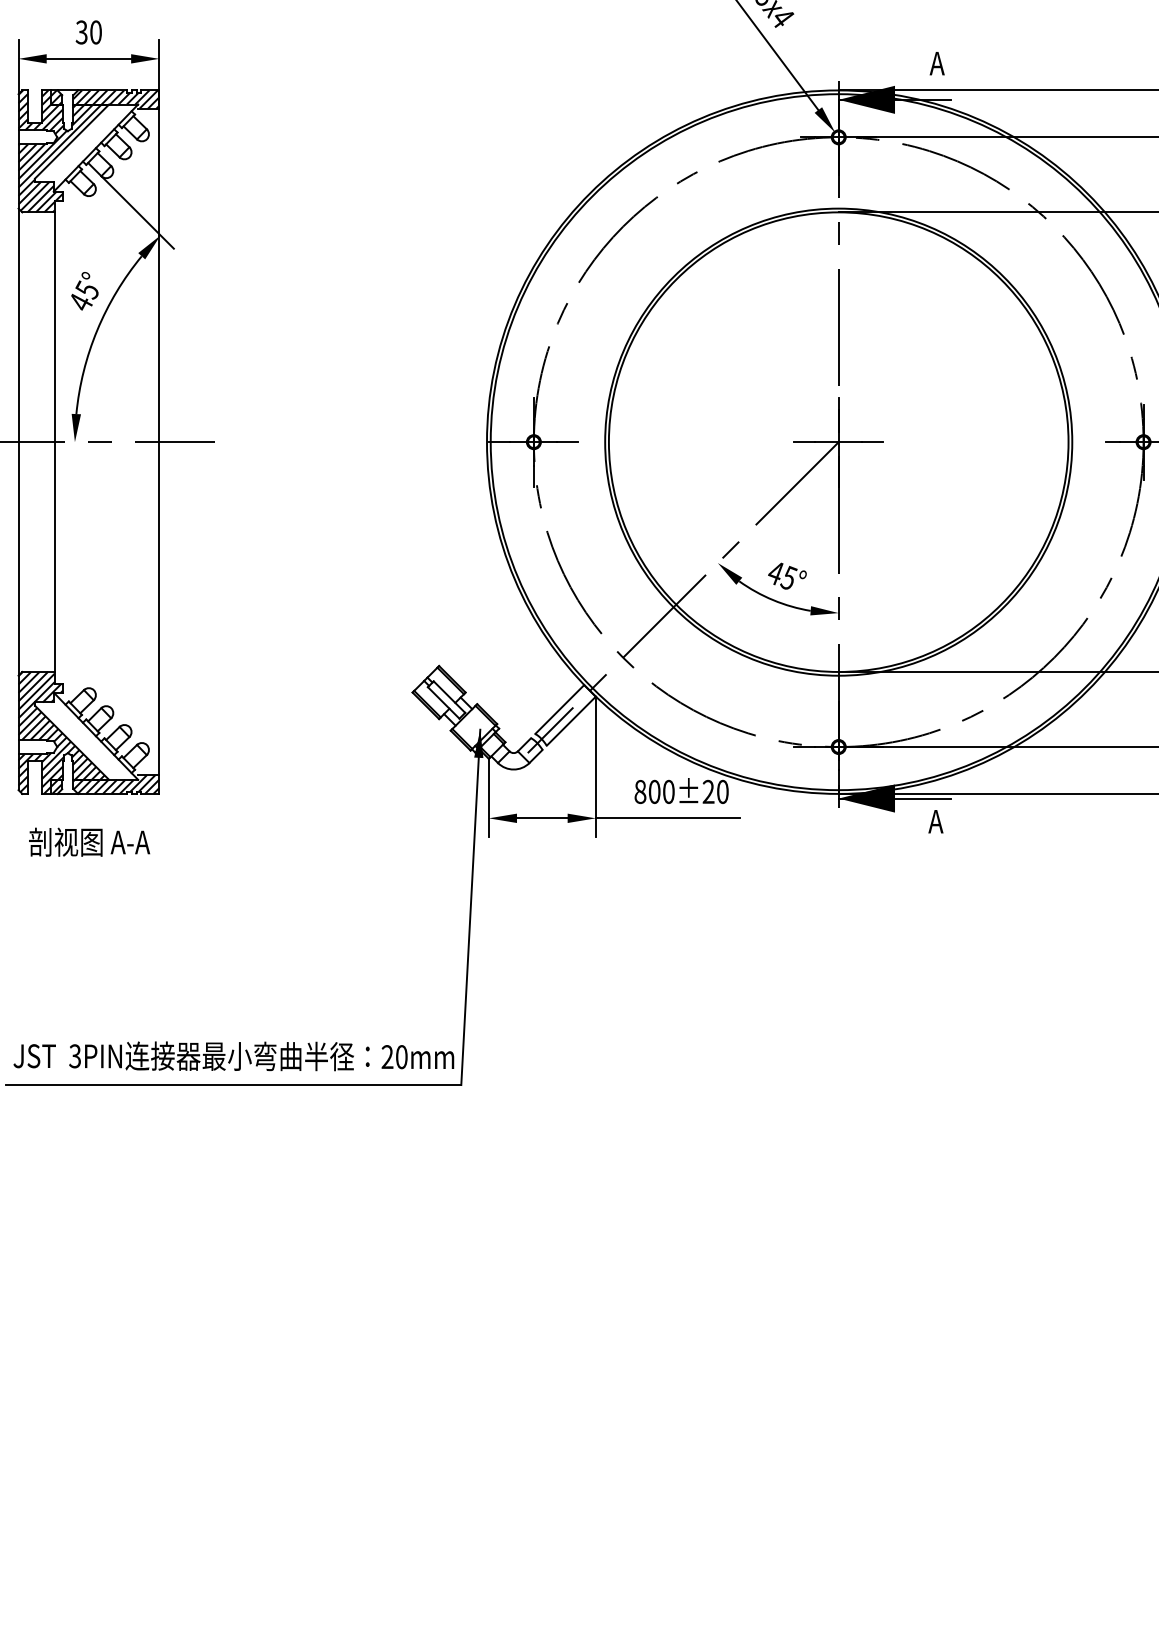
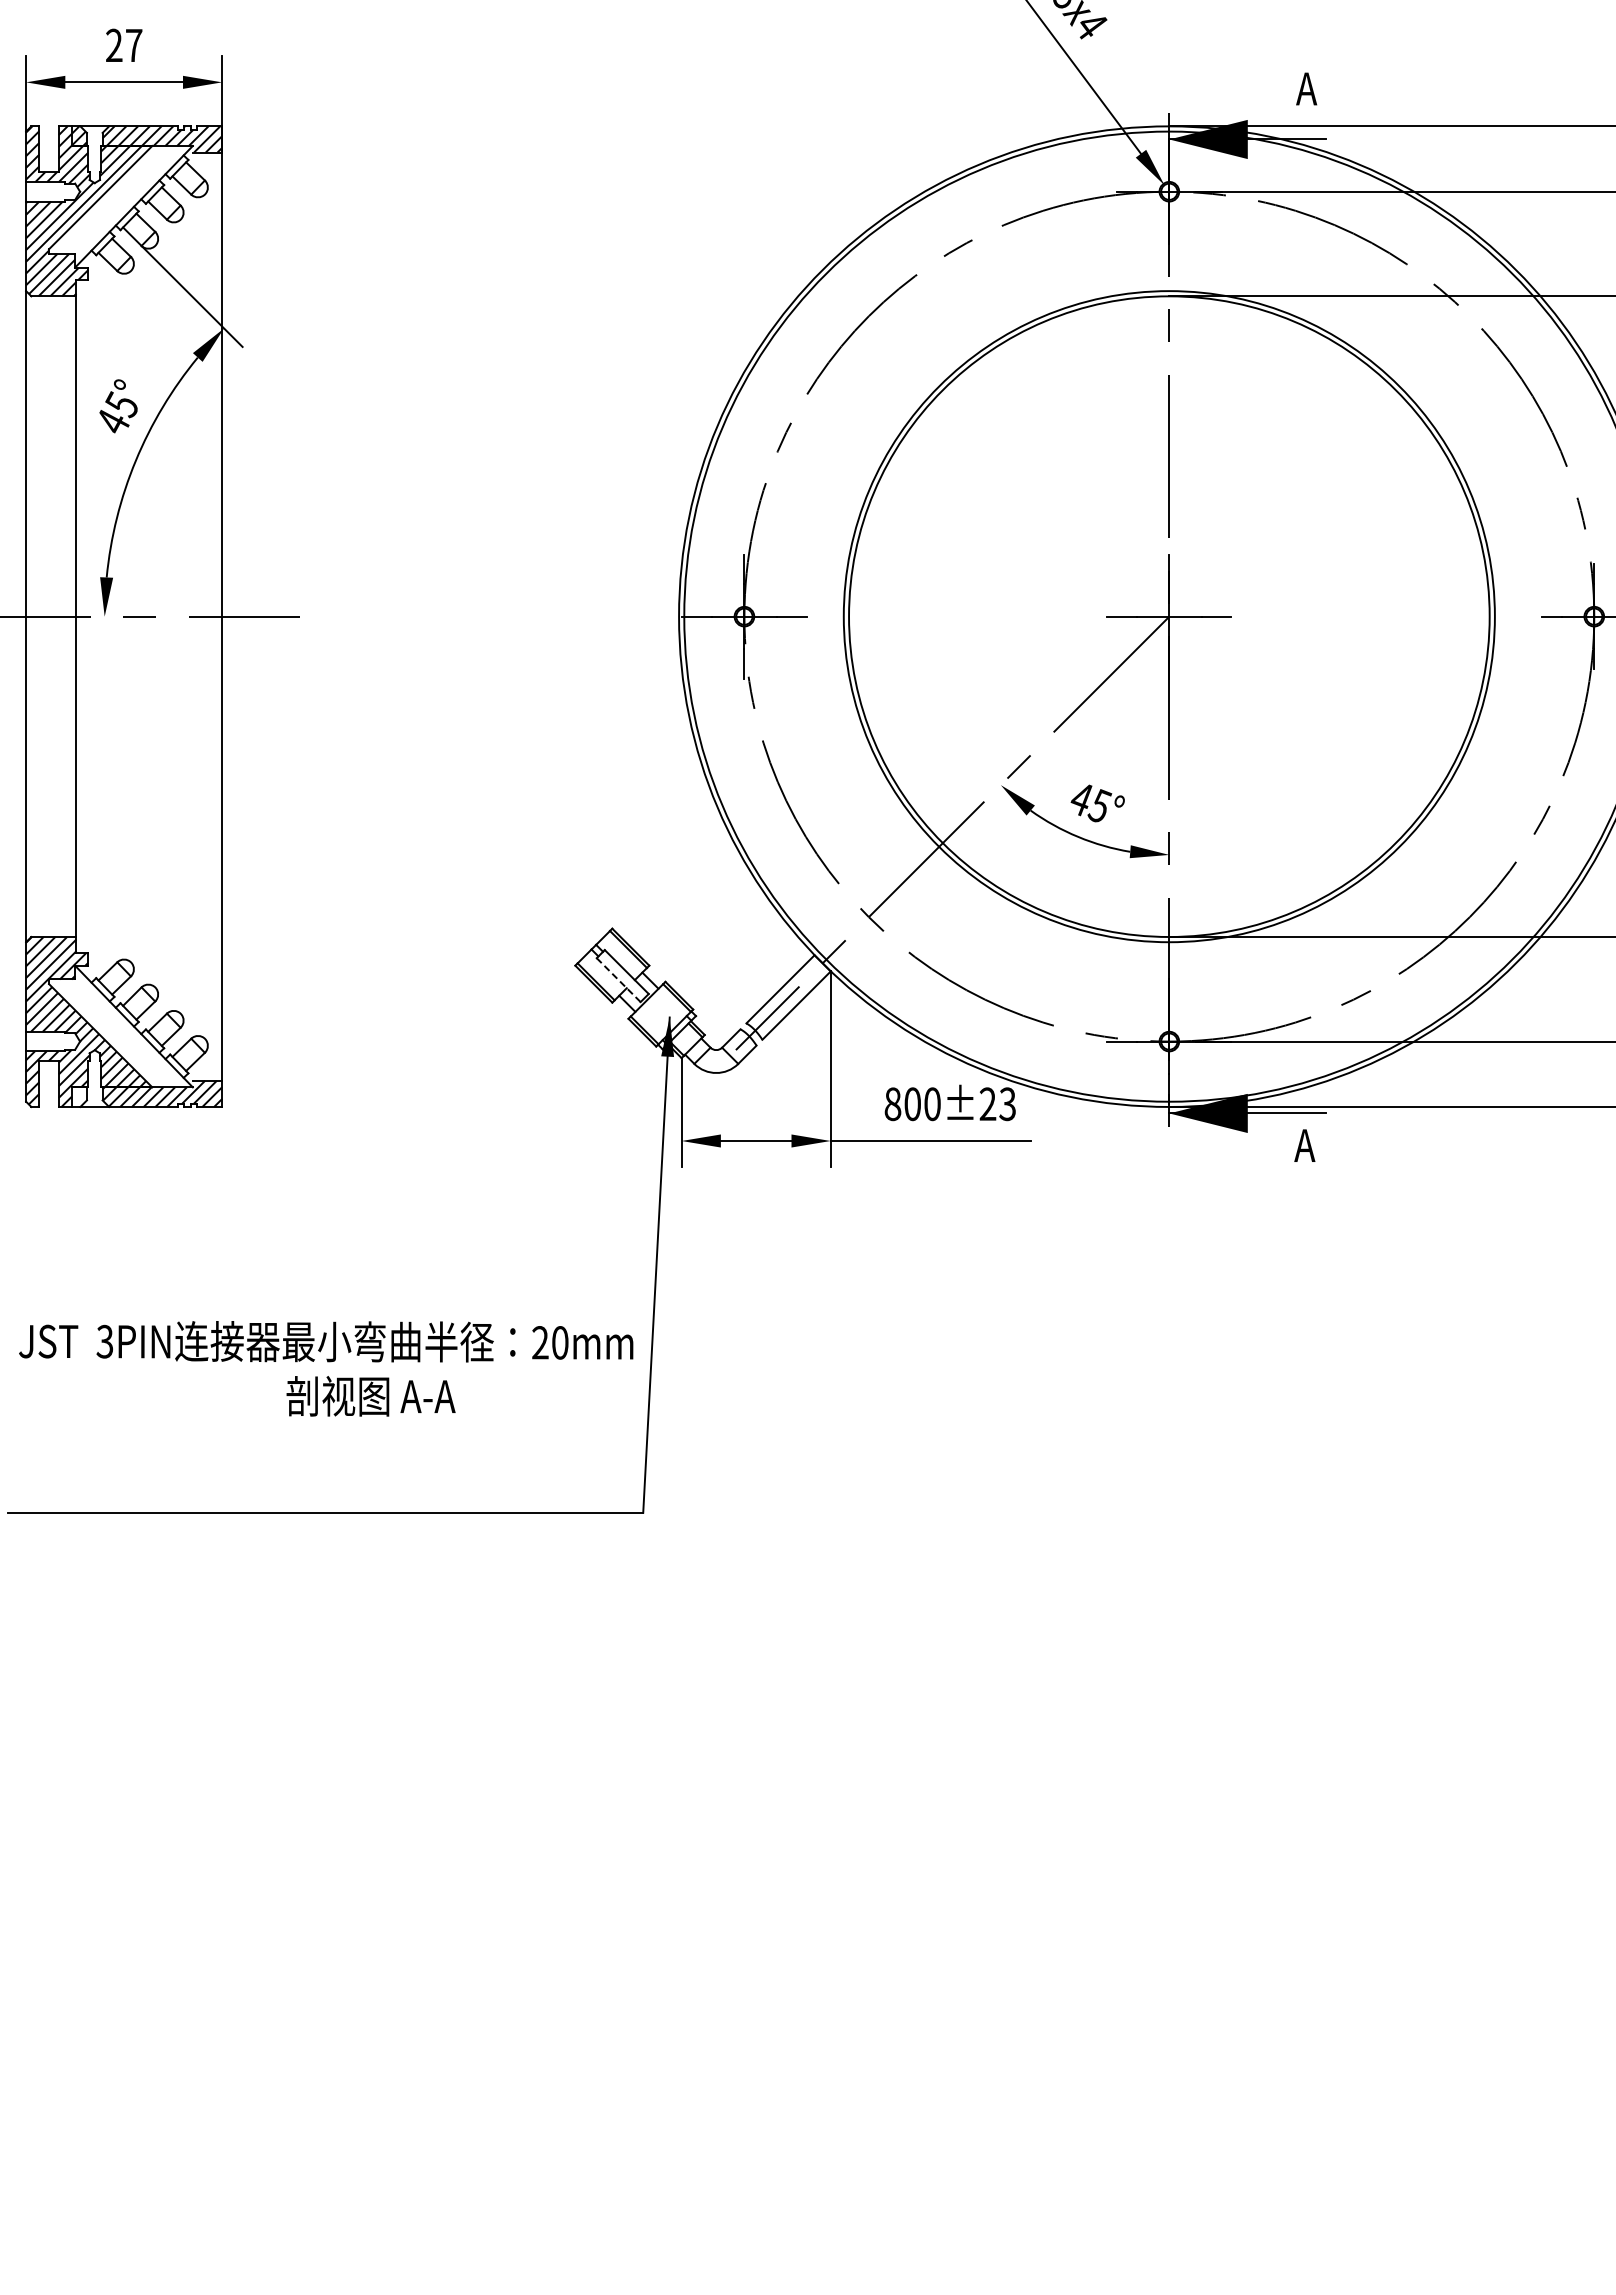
text: (88, 32) -> (123, 45), 30 -> 27
line: (444, 703) -> (619, 980), solid -> dashed
hatch: (56, 786) -> (78, 1096), removed
text: (722, 792) -> (1007, 1104), 800±20 -> 800±23
text: (89, 842) -> (370, 1396), moved
text: (234, 1056) -> (326, 1341), moved

